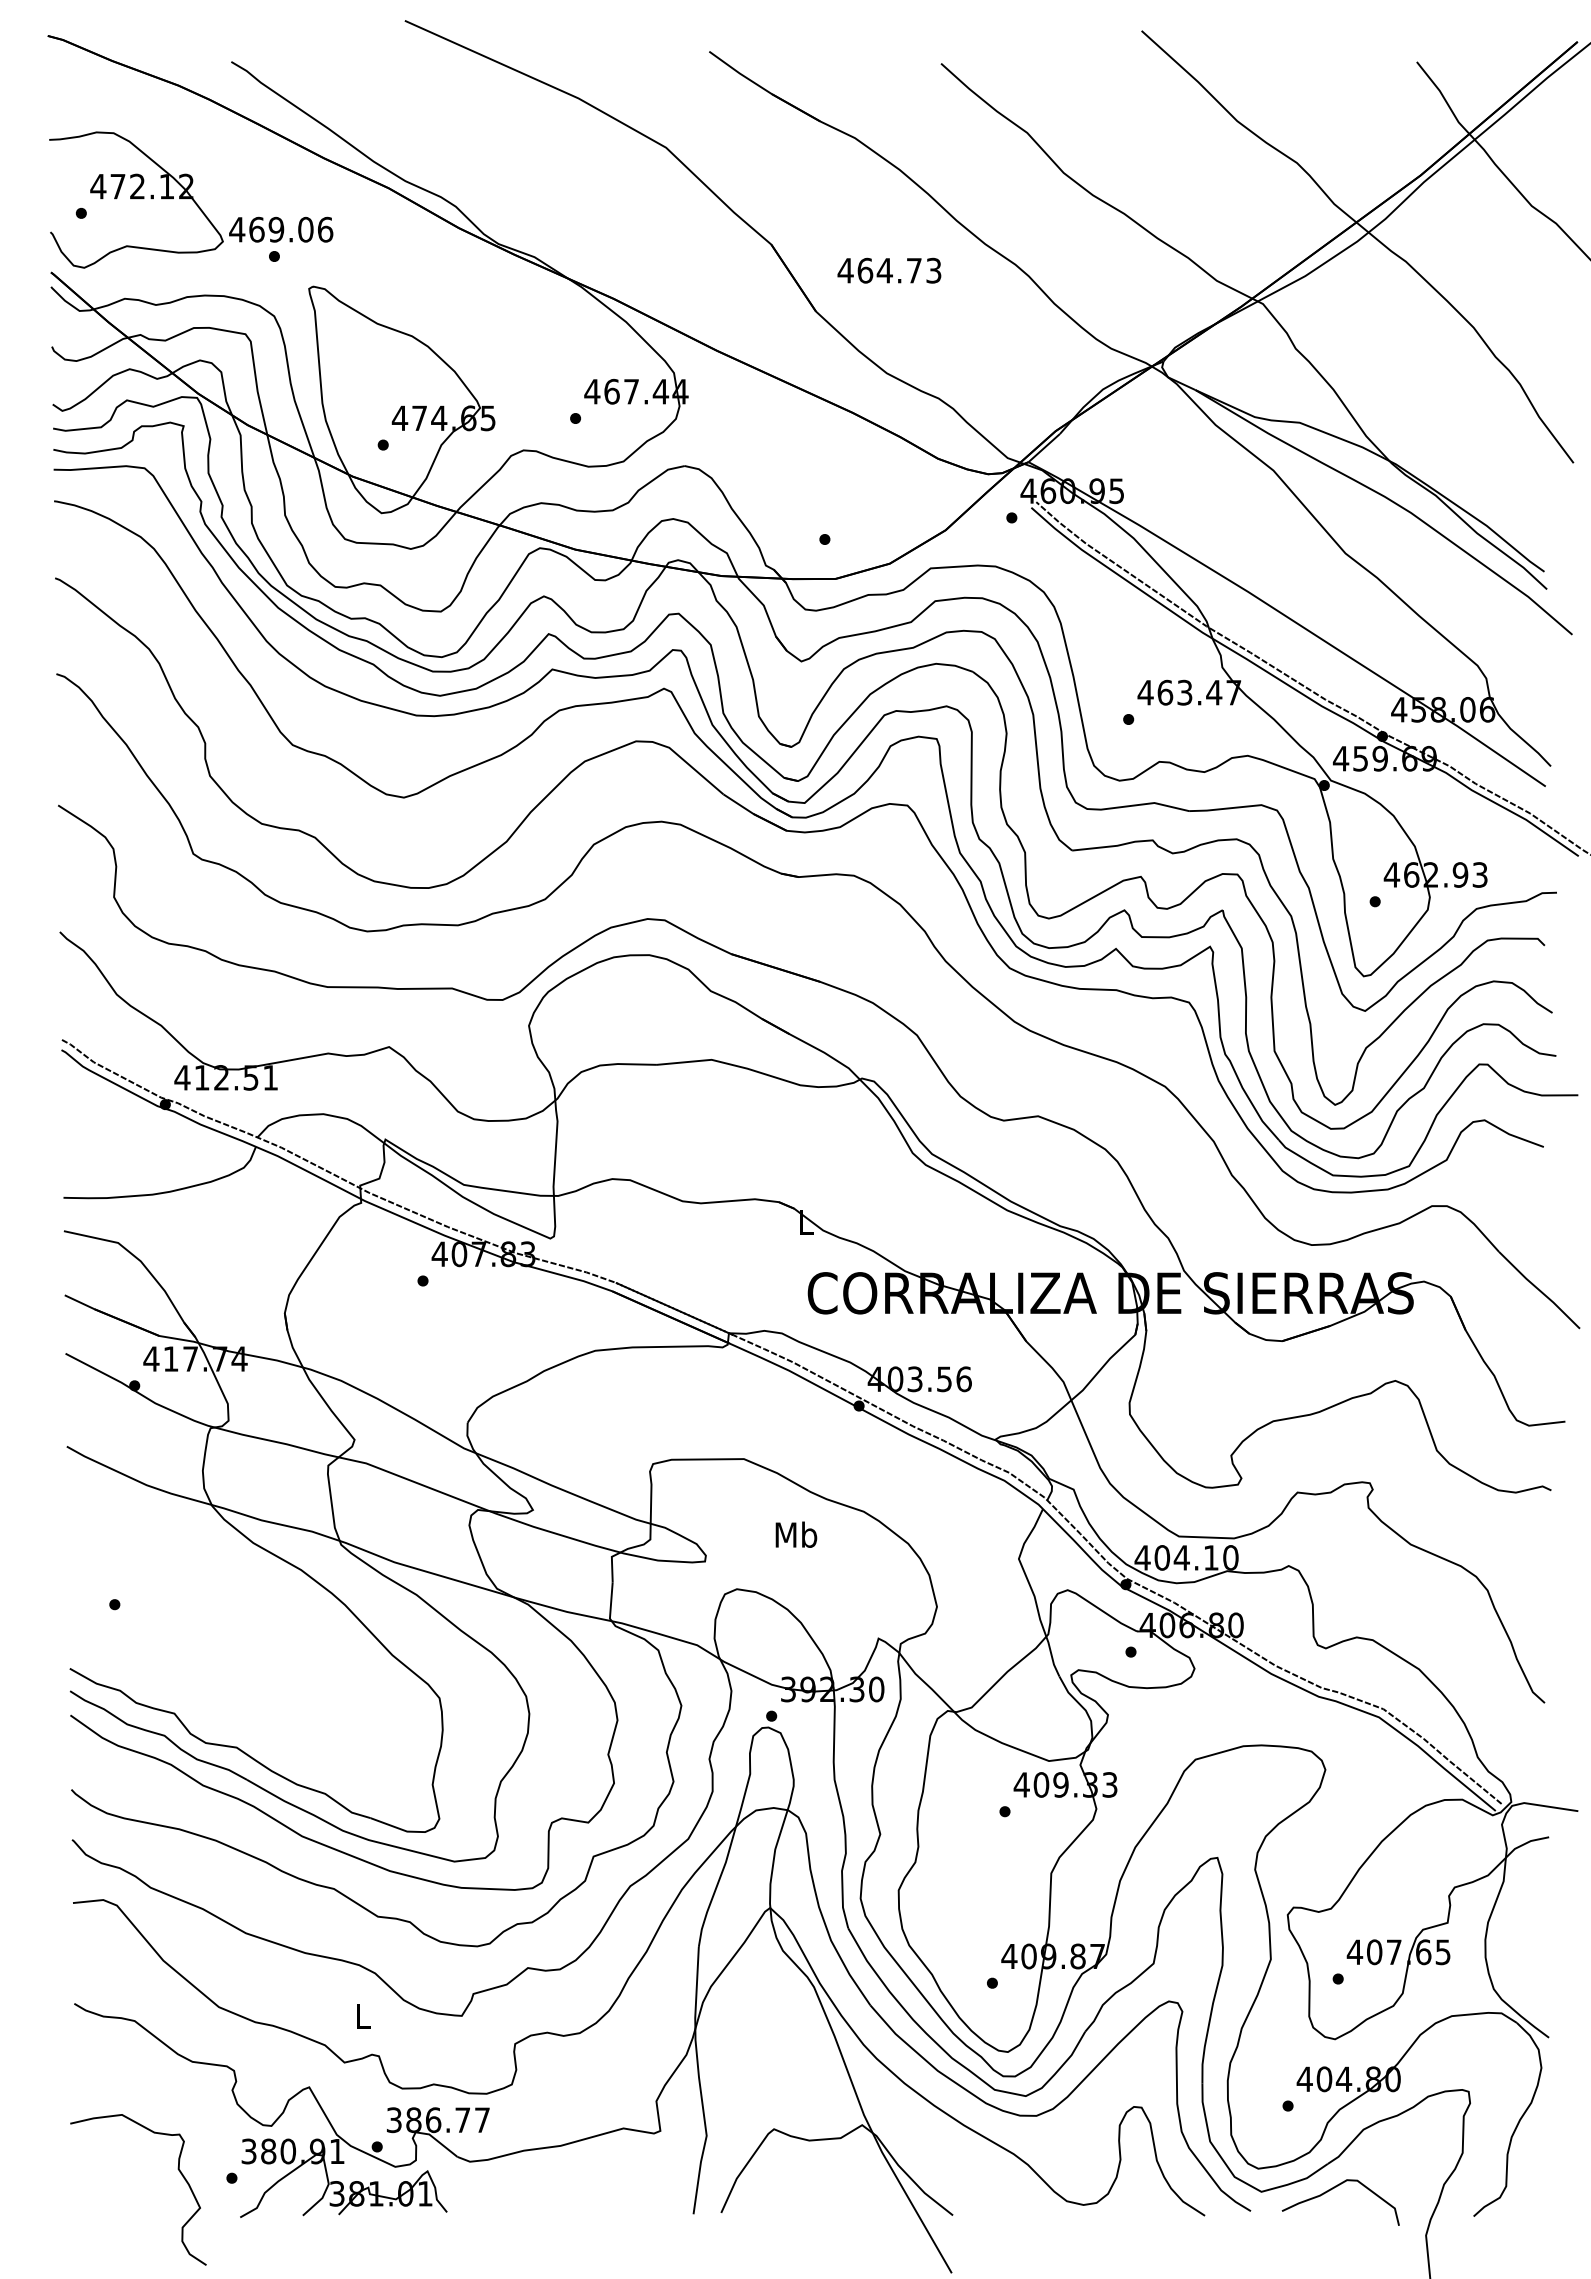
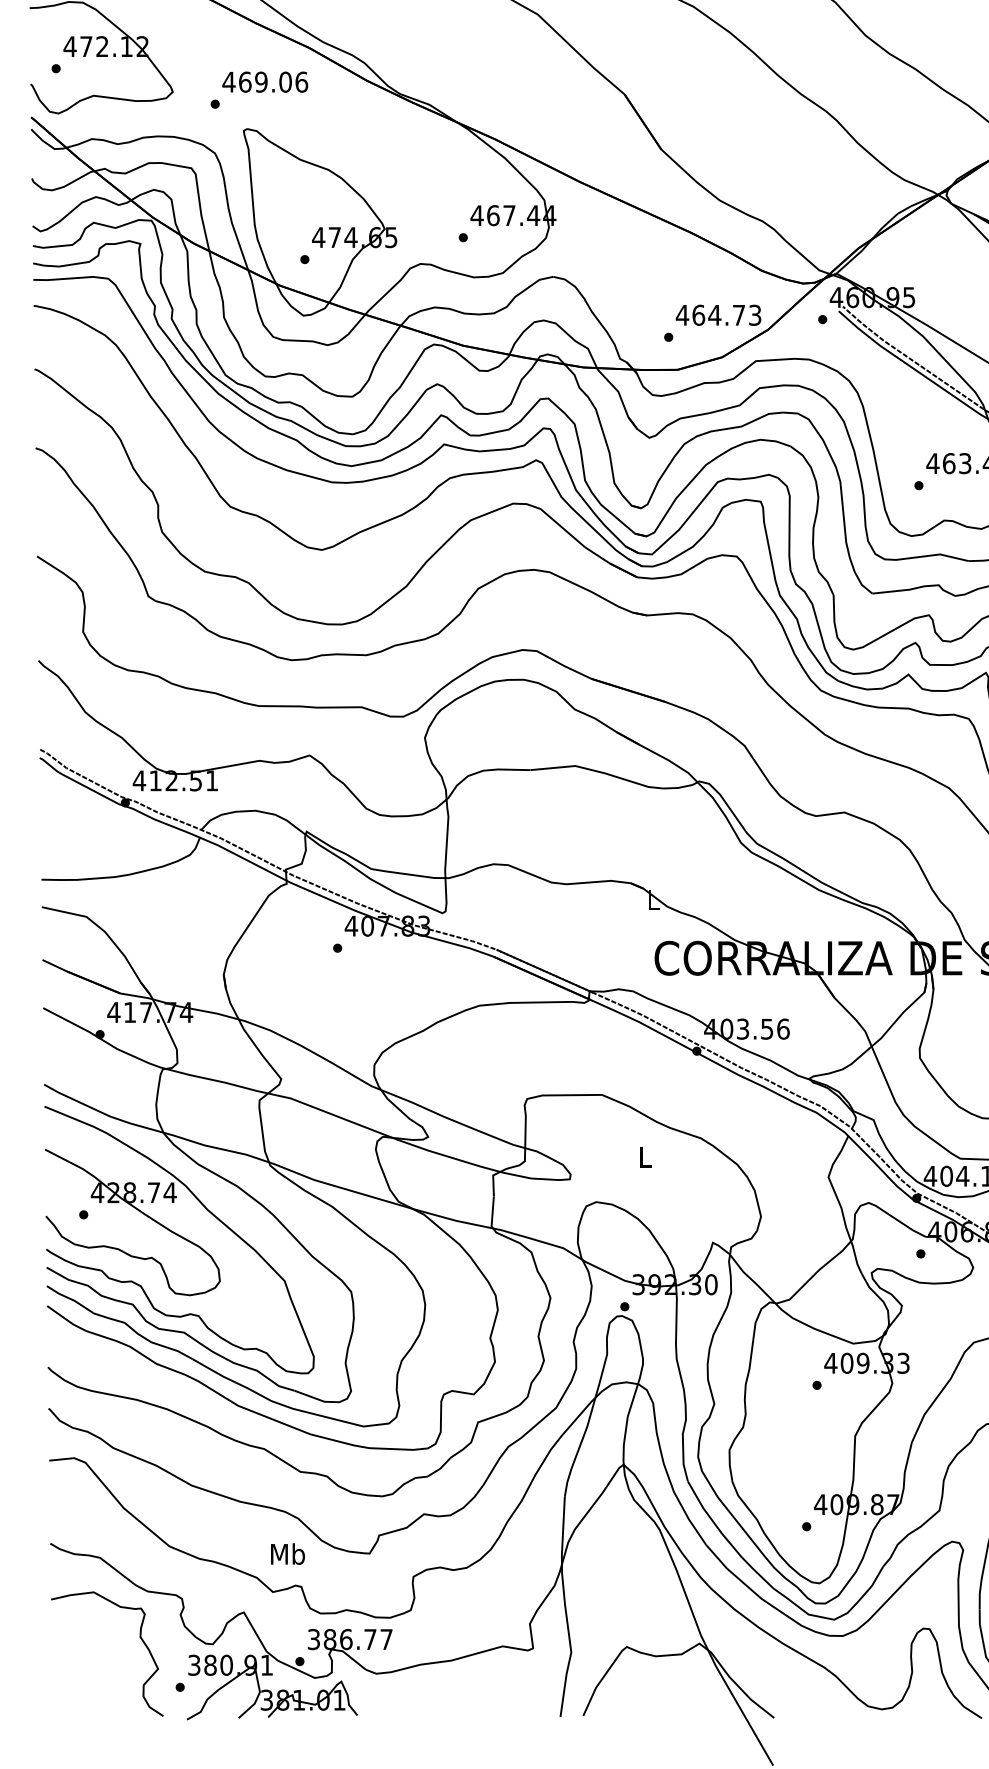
text: (281, 229) -> (265, 81), moved
text: (889, 270) -> (718, 315), moved
text: (796, 1534) -> (645, 1157), Mb -> L
part: (231, 1634) -> (179, 1239), added
text: (362, 2016) -> (287, 1554), L -> Mb
curve: (177, 2169) -> (139, 1637), moved

